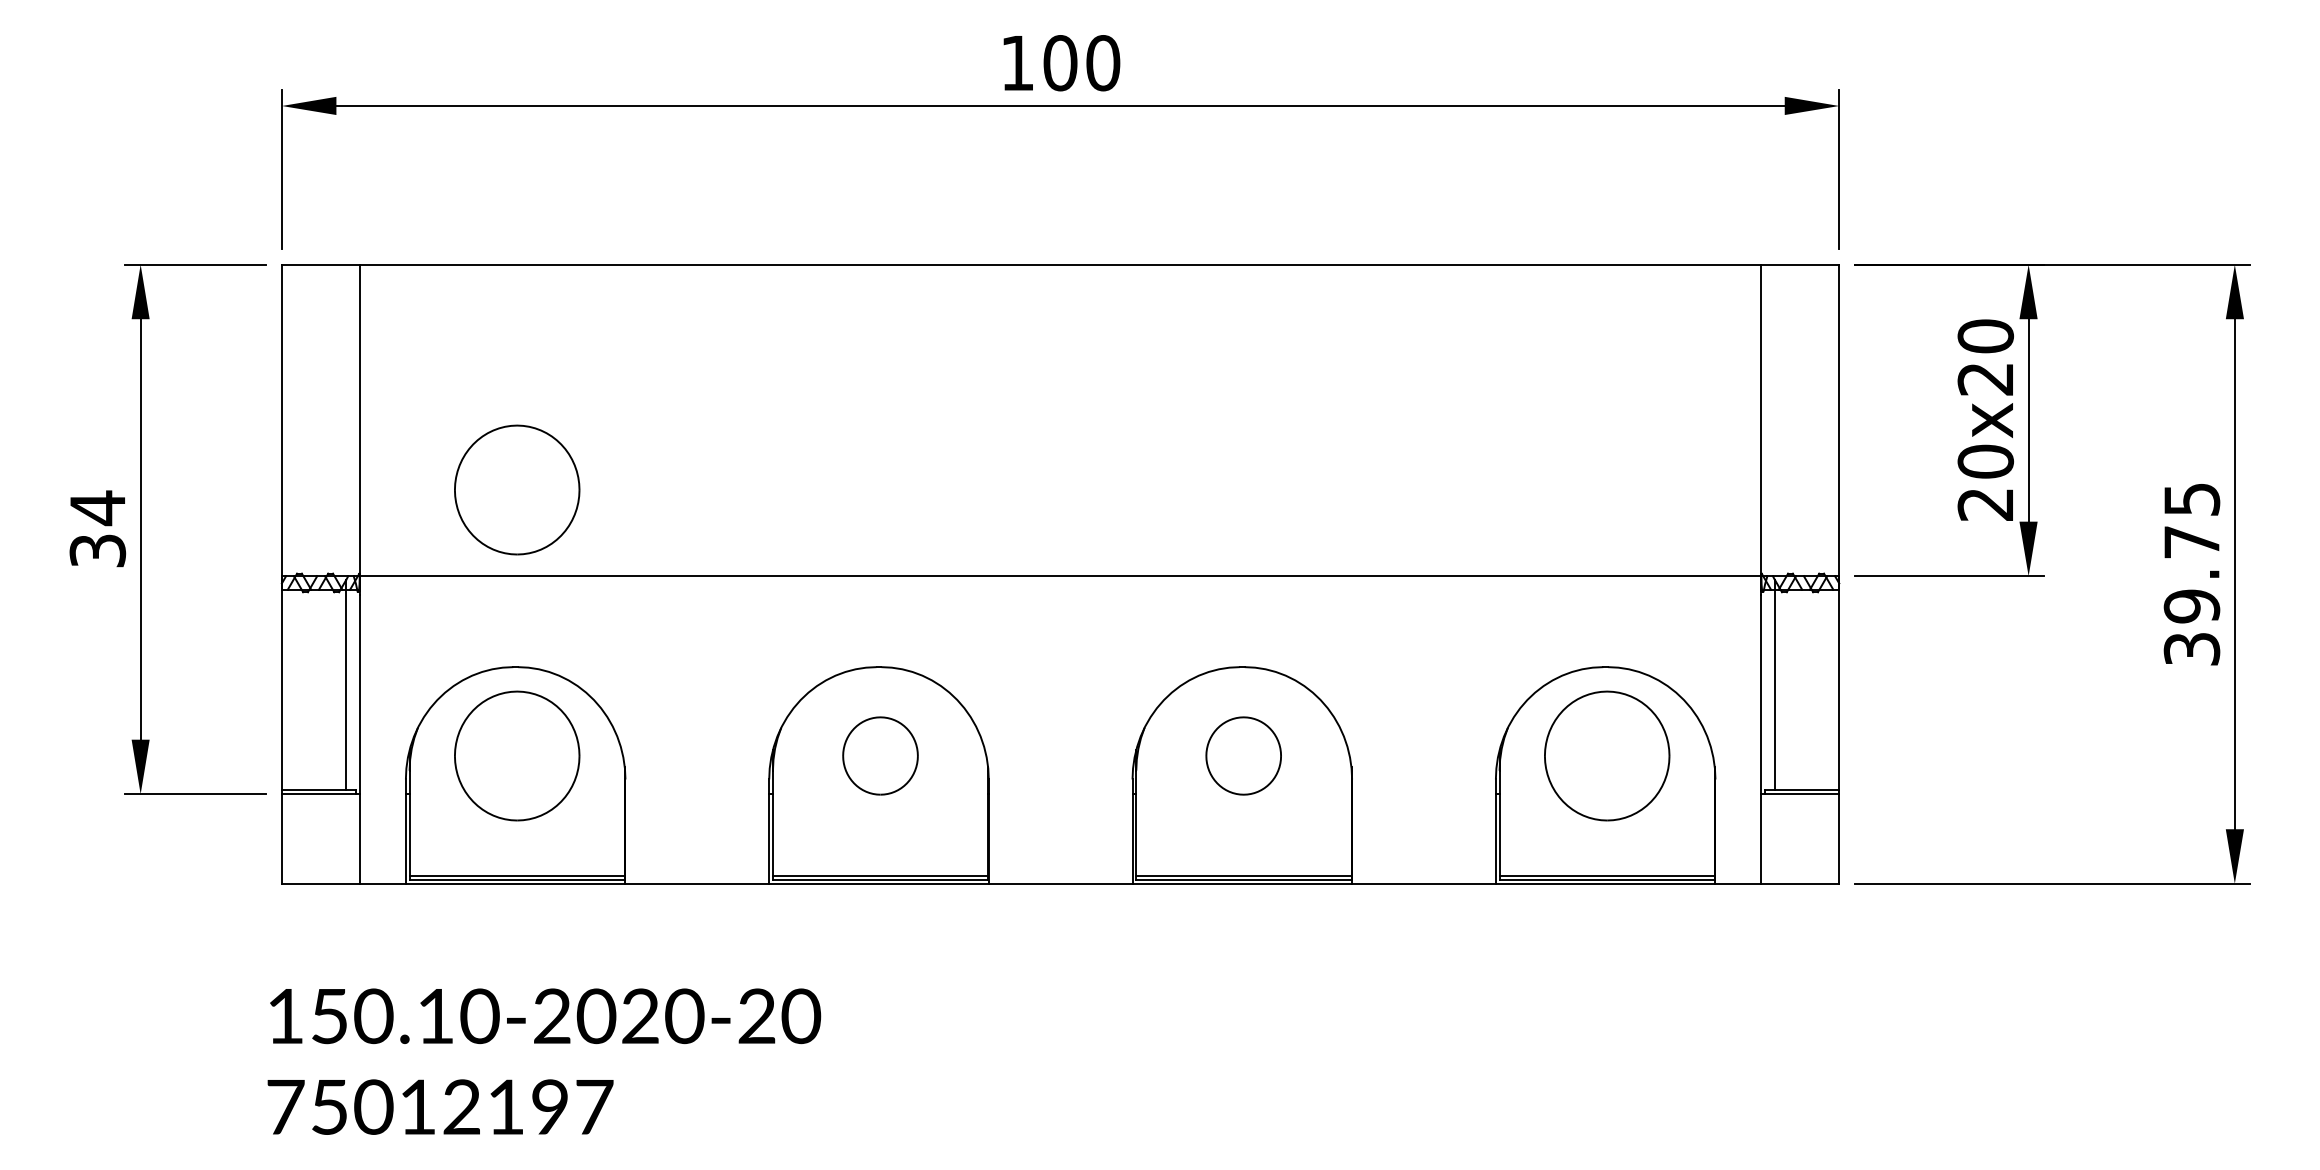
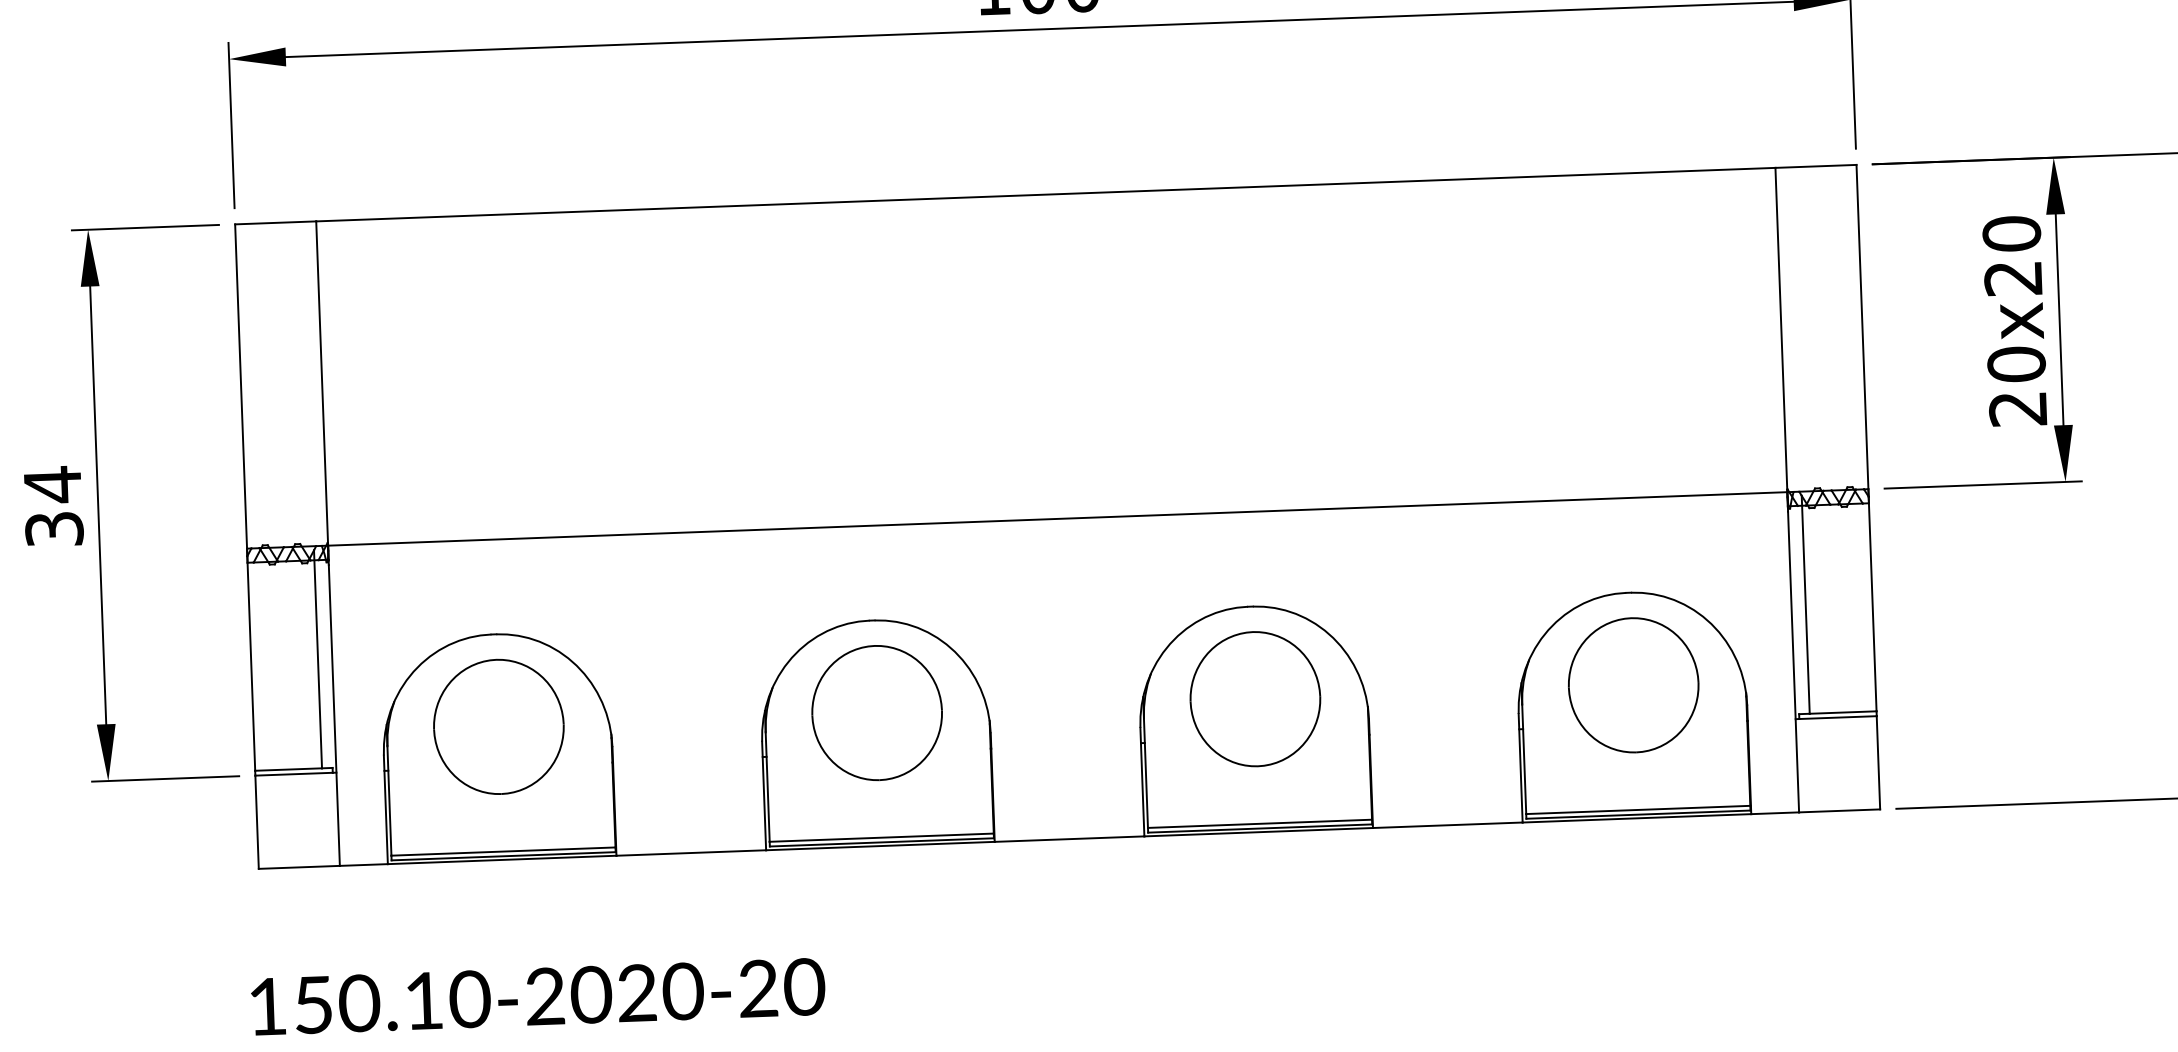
part: (517, 489) -> (489, 449), removed
part: (880, 755) -> (877, 712), size x1.67
part: (1243, 755) -> (1255, 698), size x1.67

